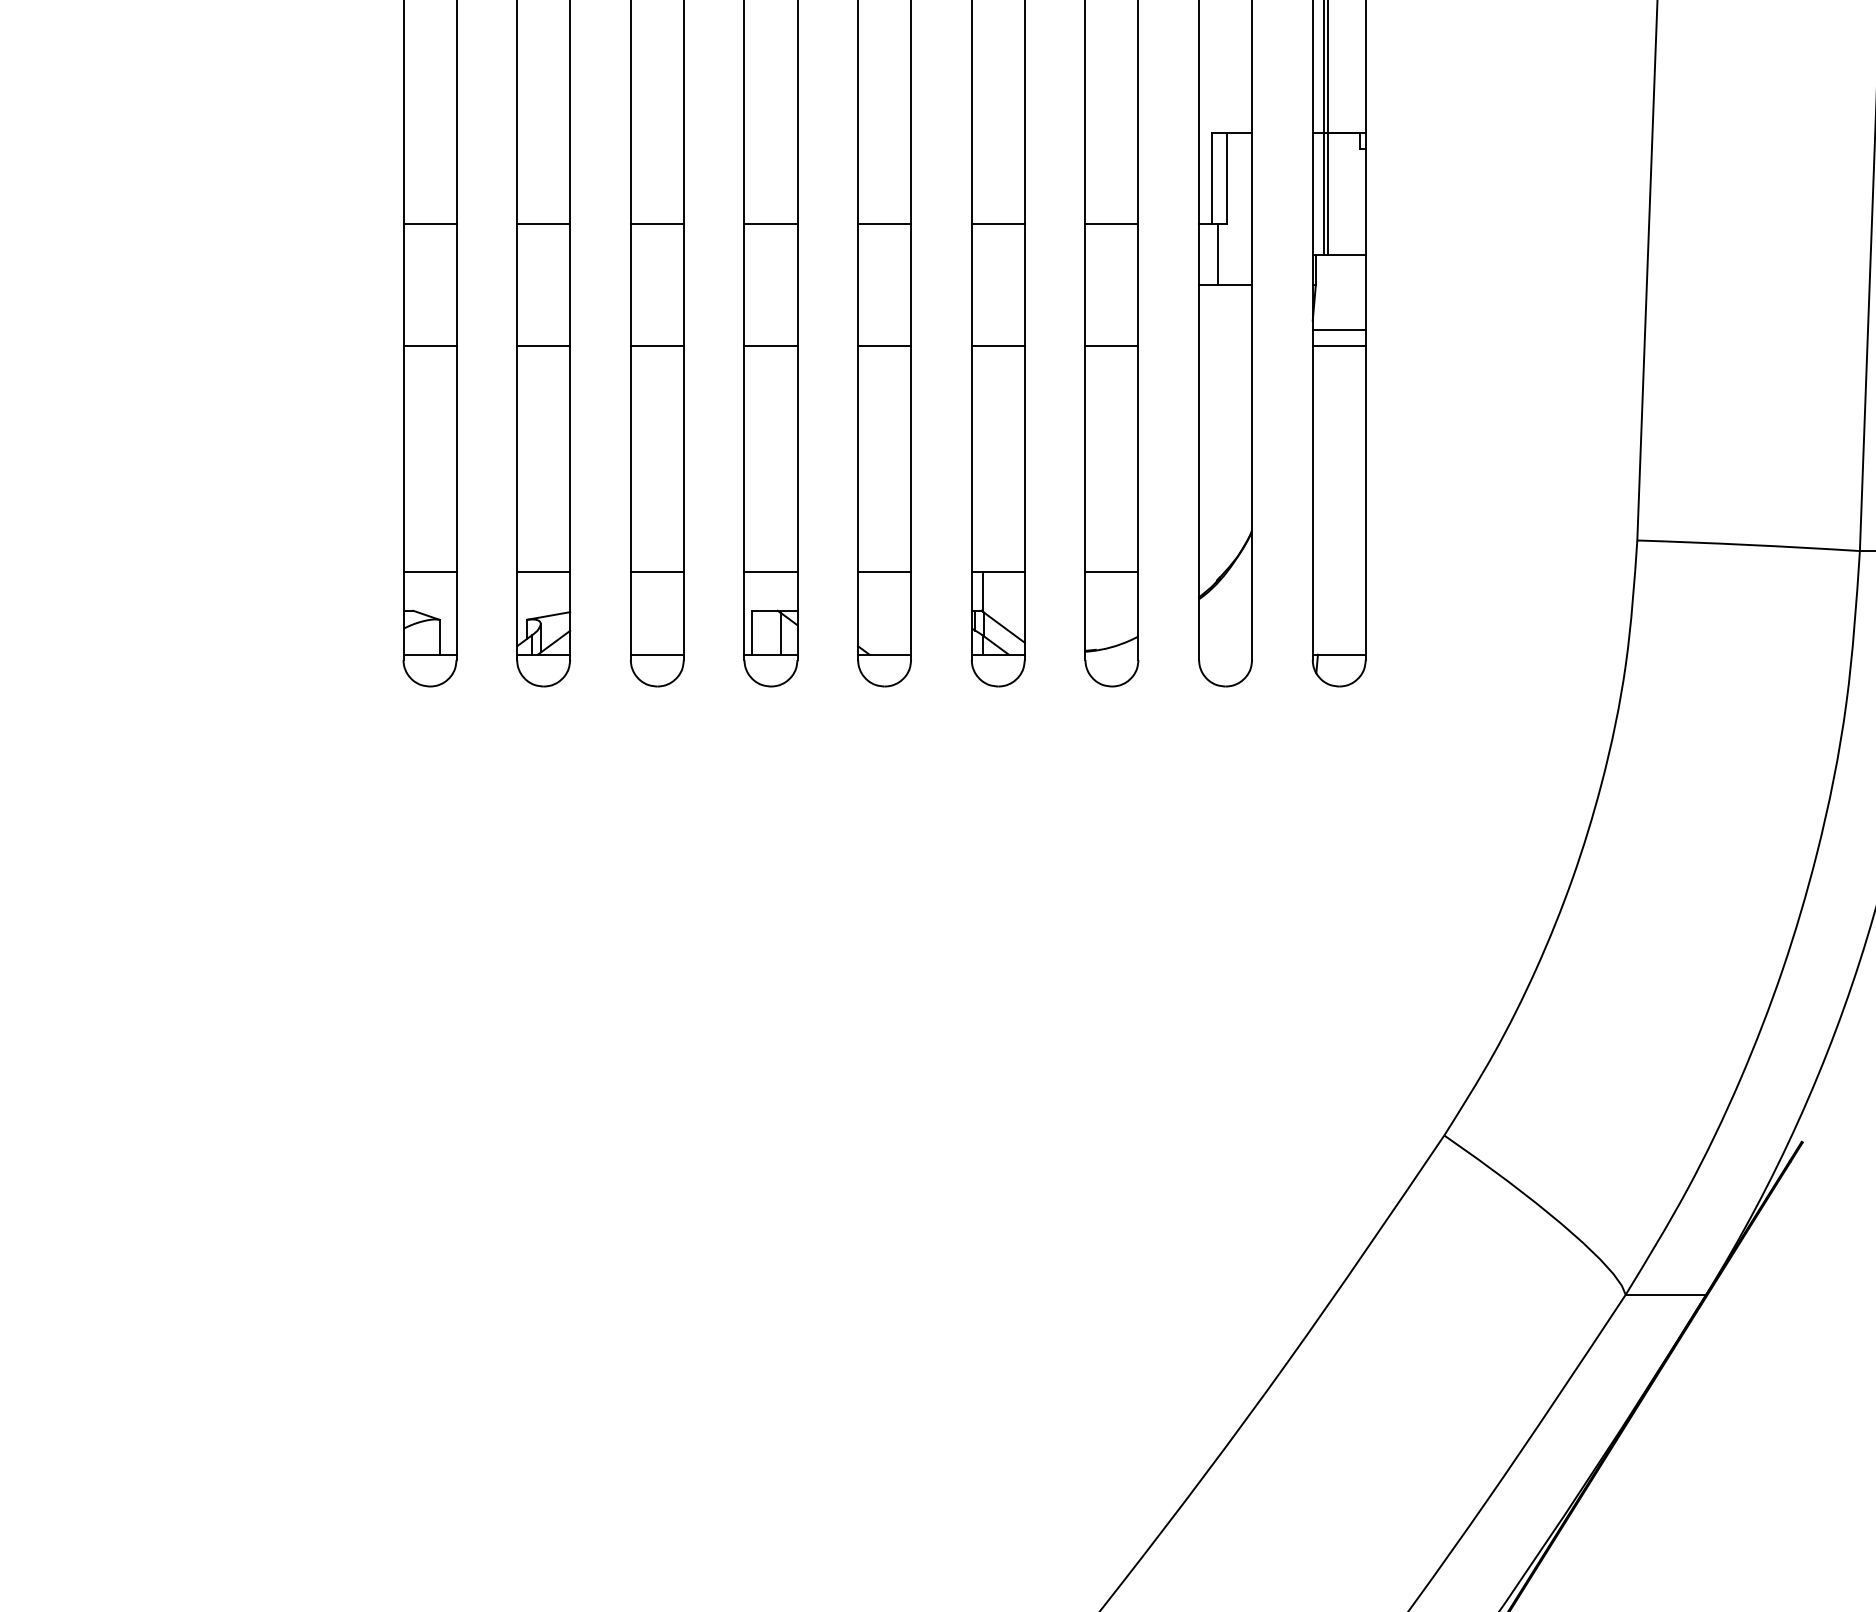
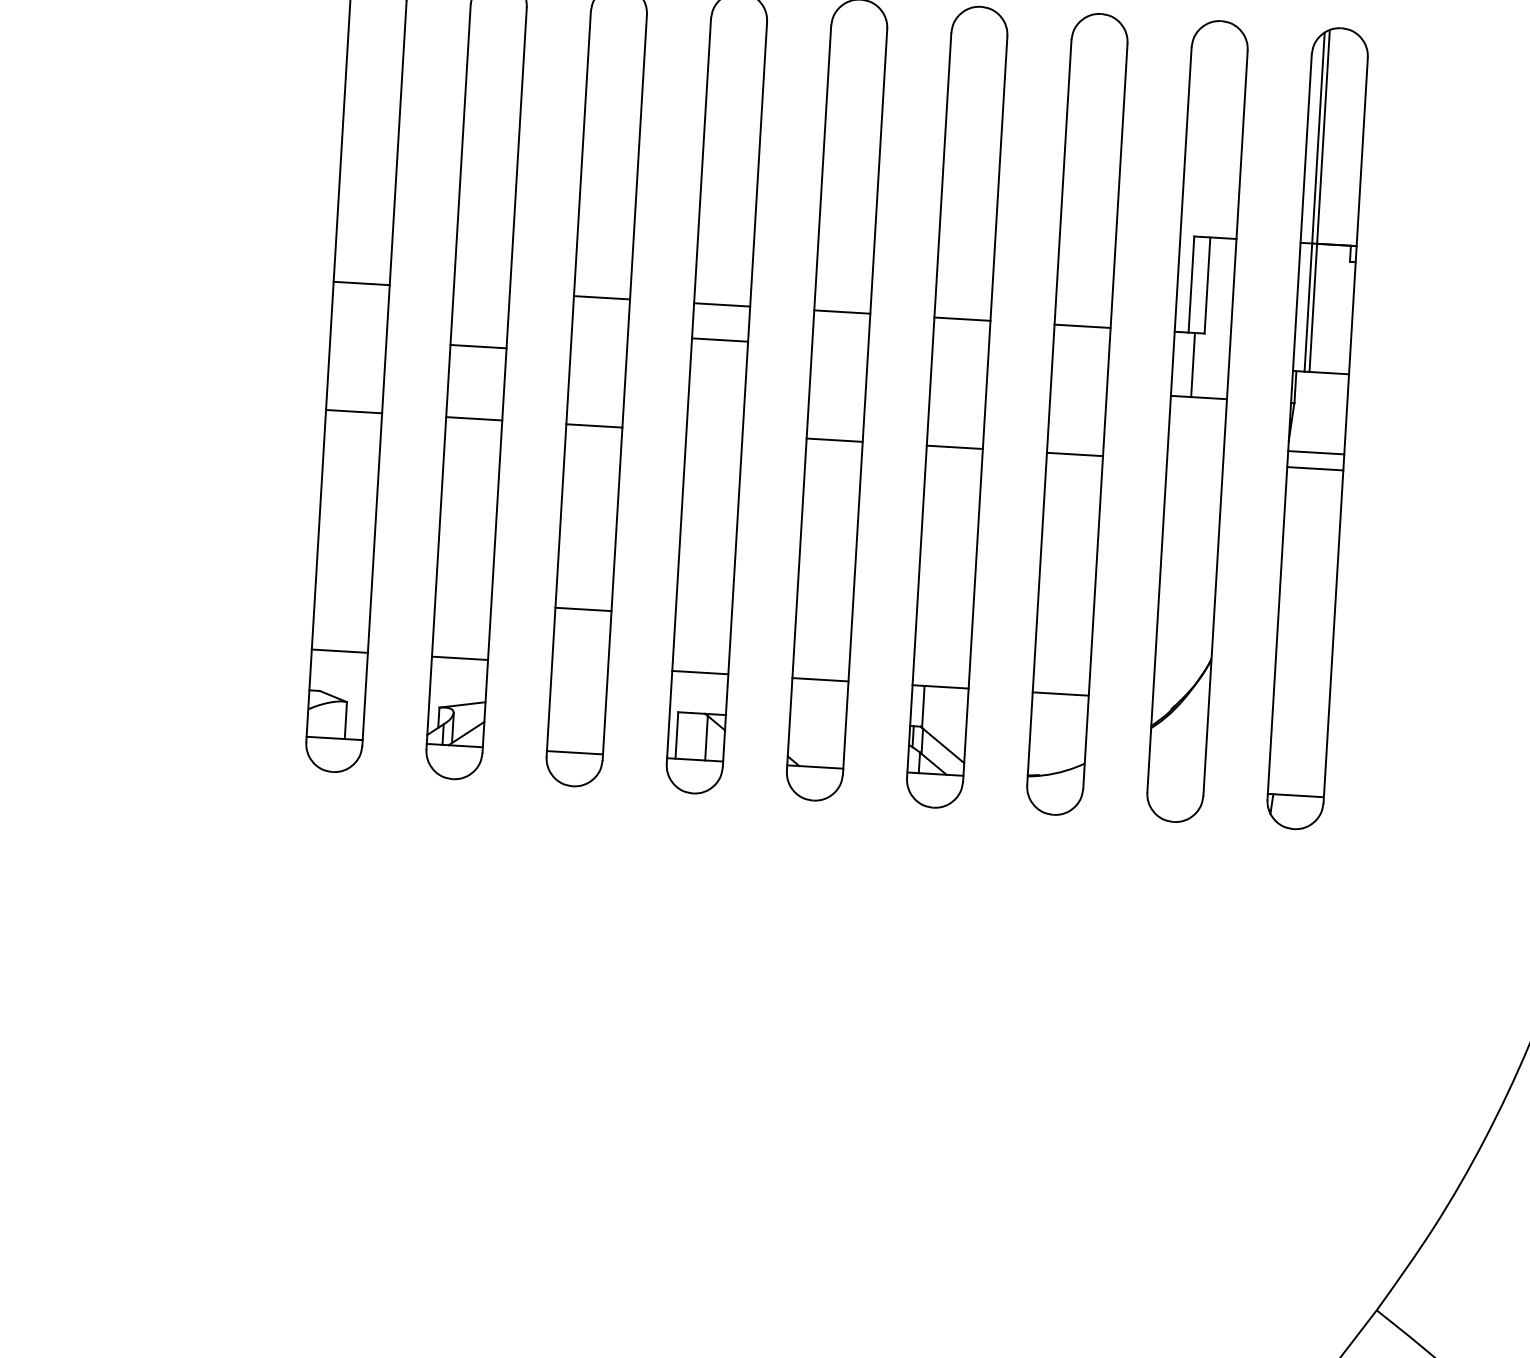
line: (543, 224) -> (478, 346), moved
line: (770, 345) -> (719, 339), moved
line: (656, 572) -> (582, 609), moved

